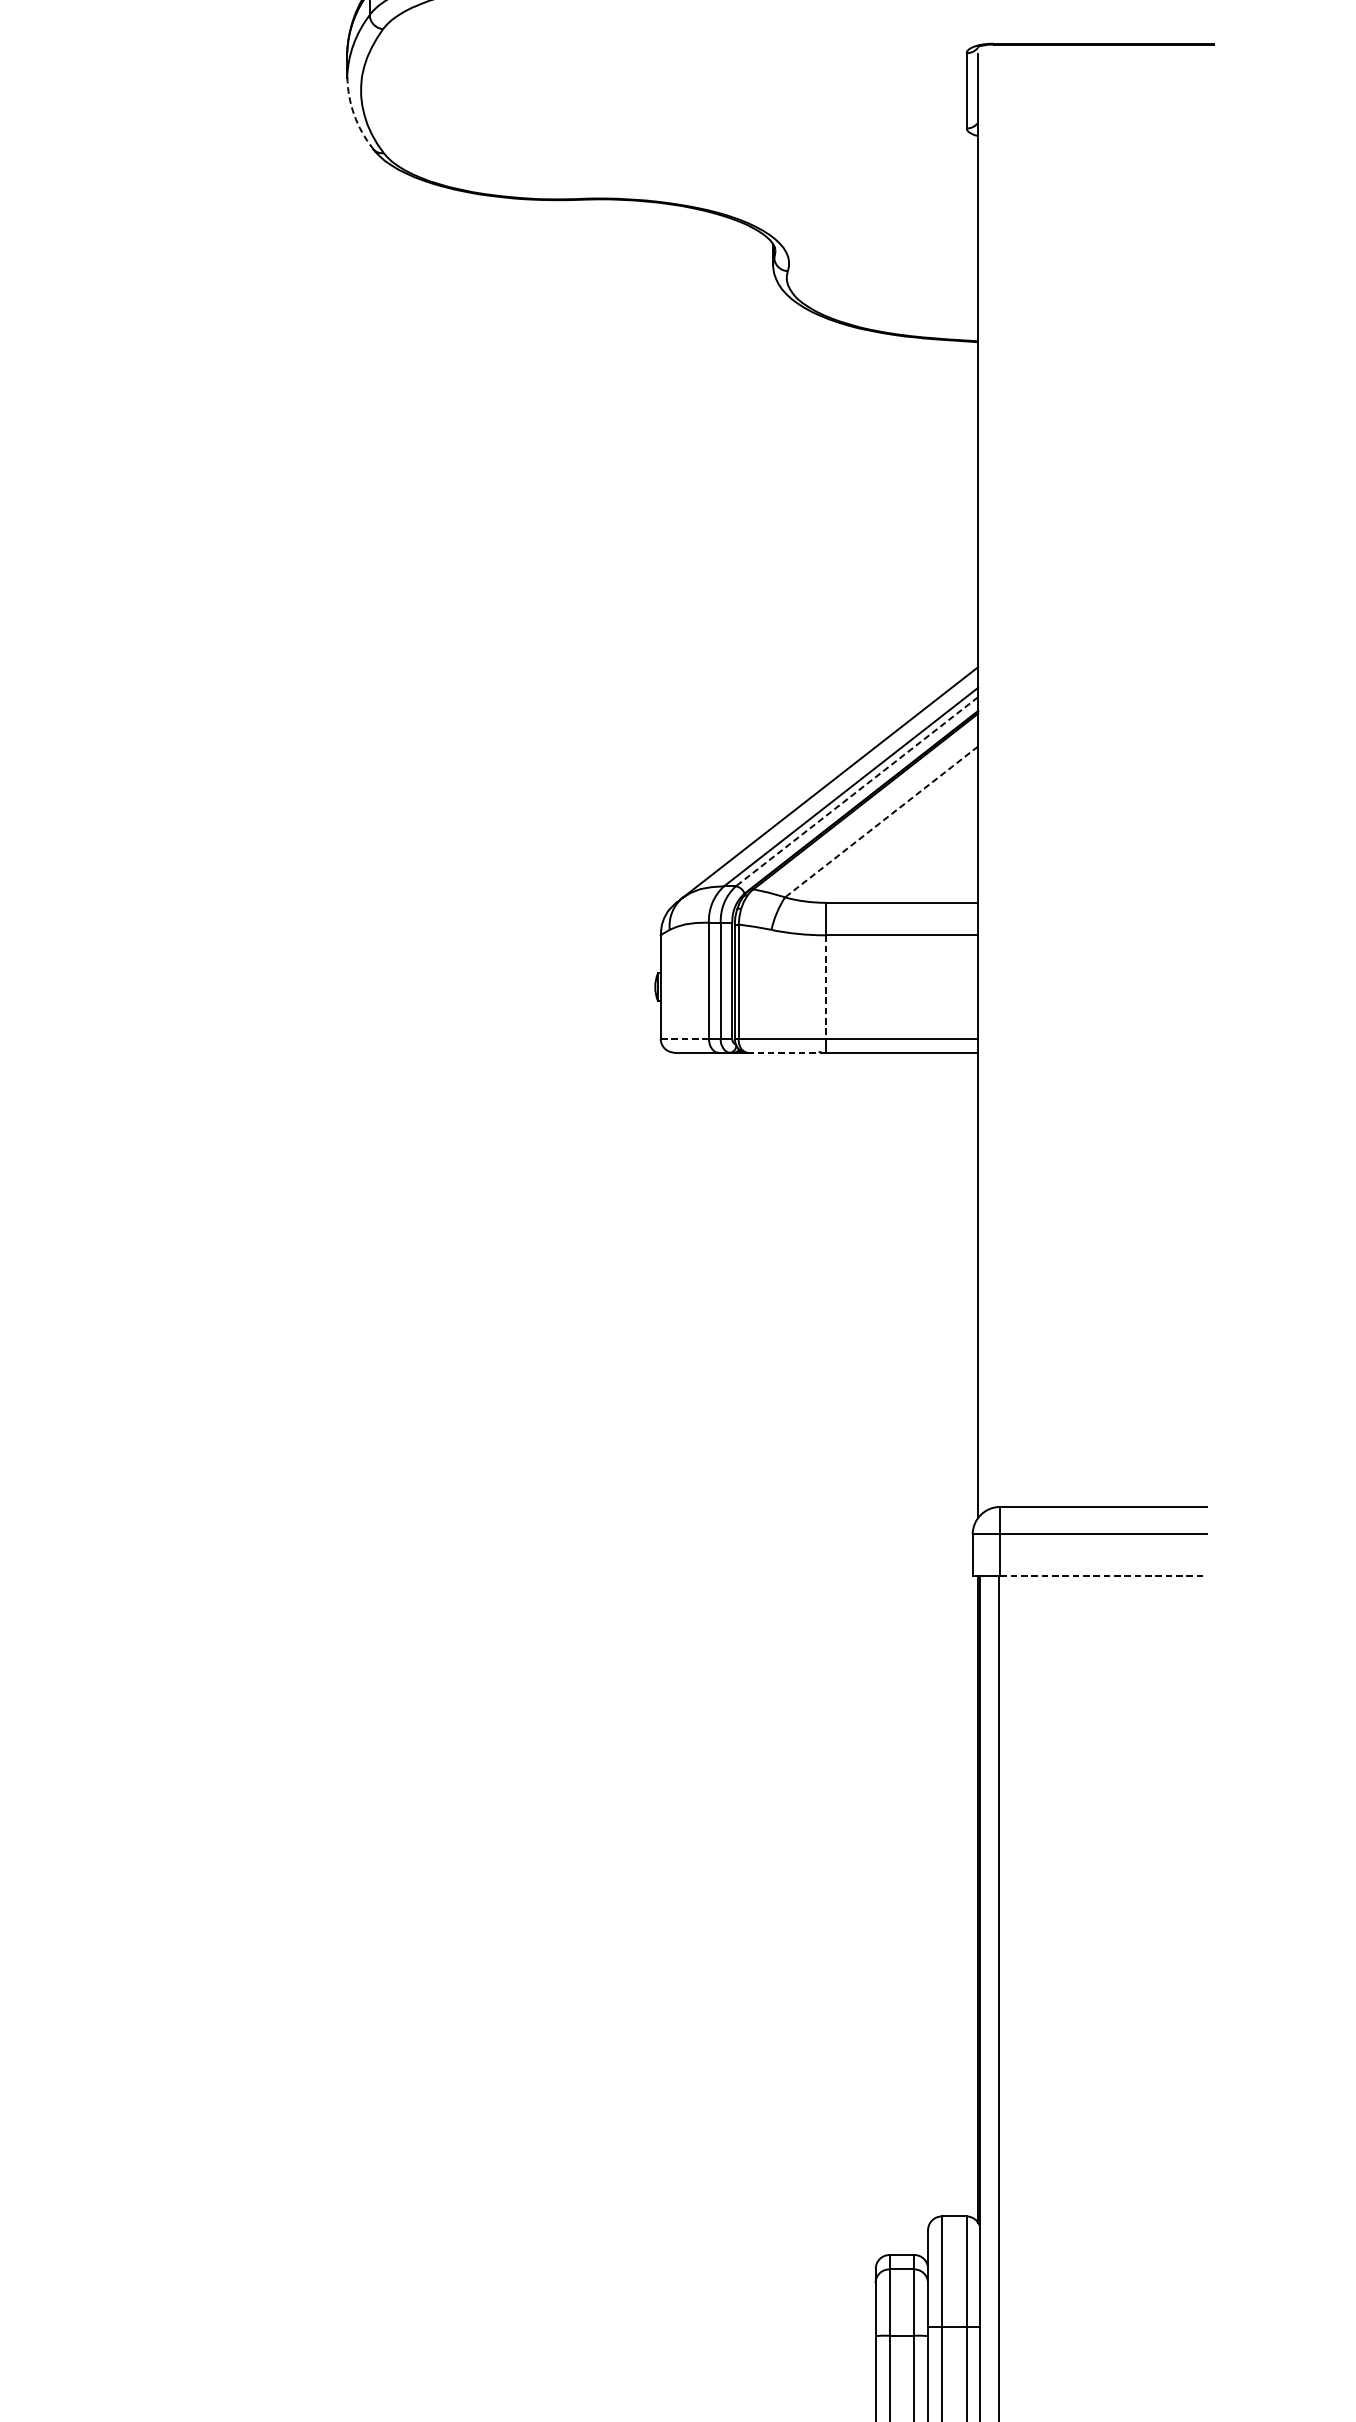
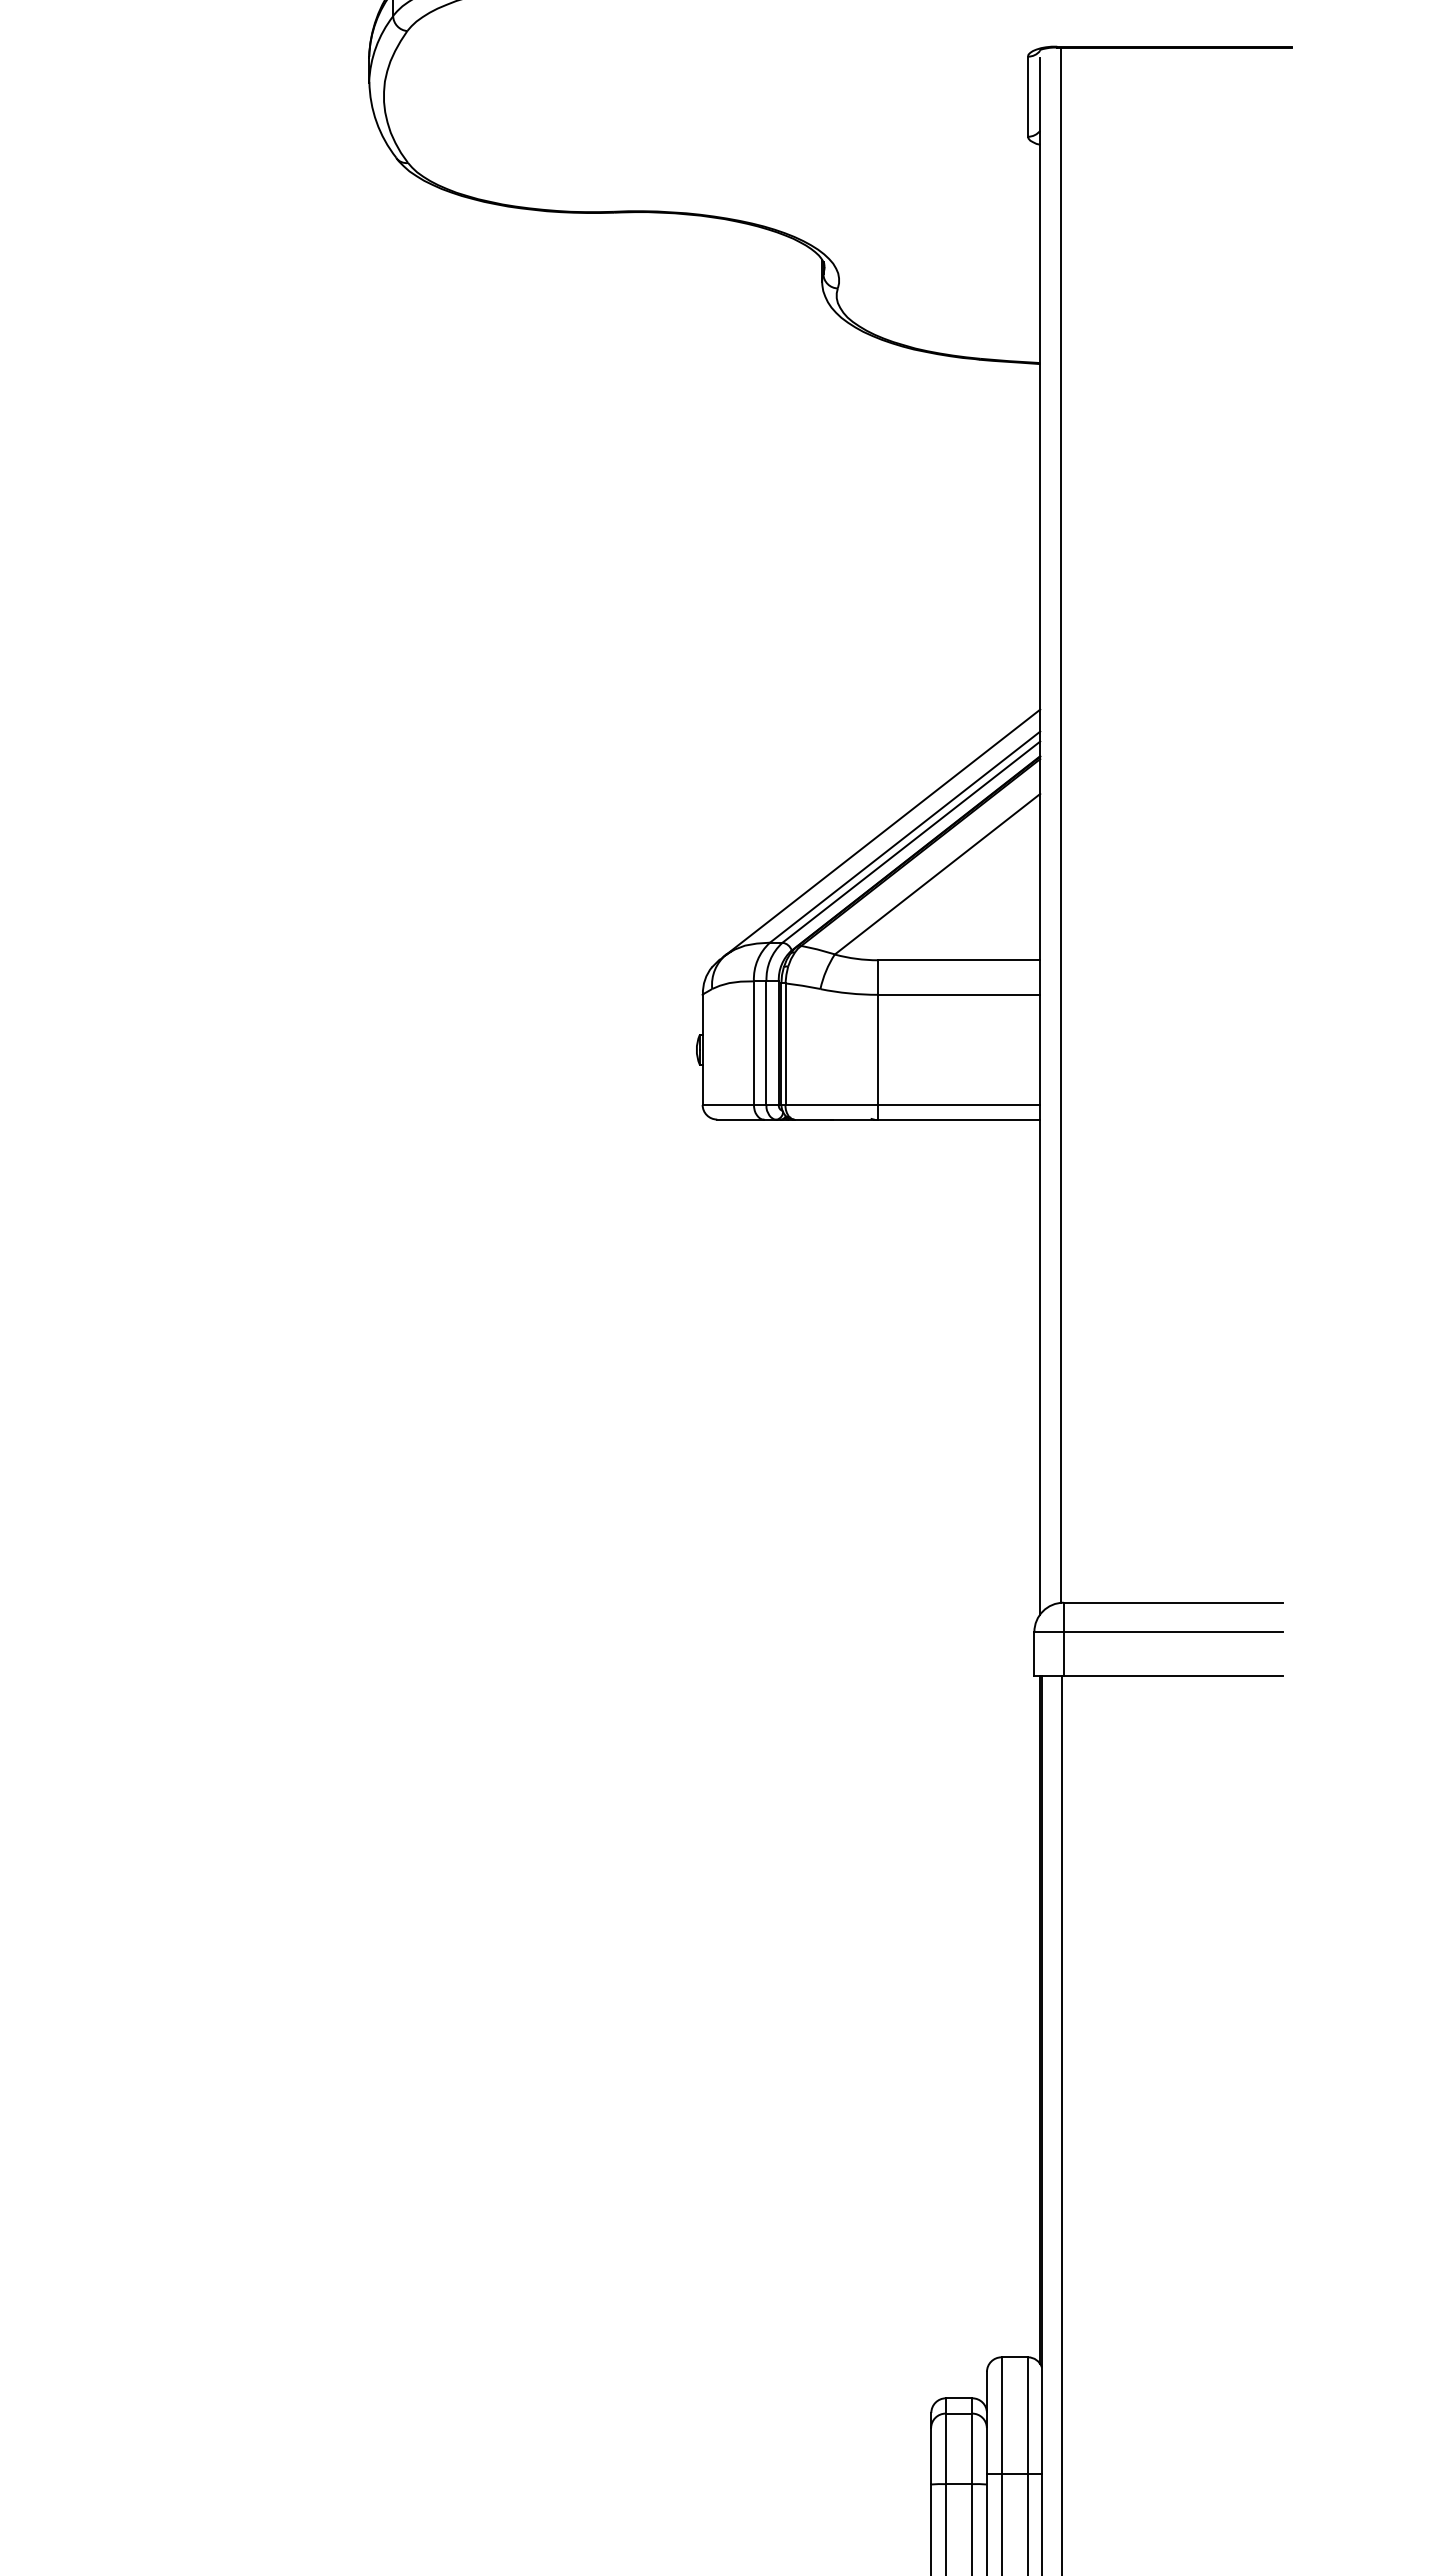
arc: (354, 115) -> (376, 122), dashed -> solid
line: (997, 776) -> (1060, 825), added
line: (857, 792) -> (911, 842), dashed -> solid
line: (881, 822) -> (937, 874), dashed -> solid
line: (826, 987) -> (878, 1050), dashed -> solid
line: (685, 1038) -> (728, 1104), dashed -> solid
line: (786, 1052) -> (836, 1119), dashed -> solid
line: (1103, 1575) -> (1173, 1675), dashed -> solid

